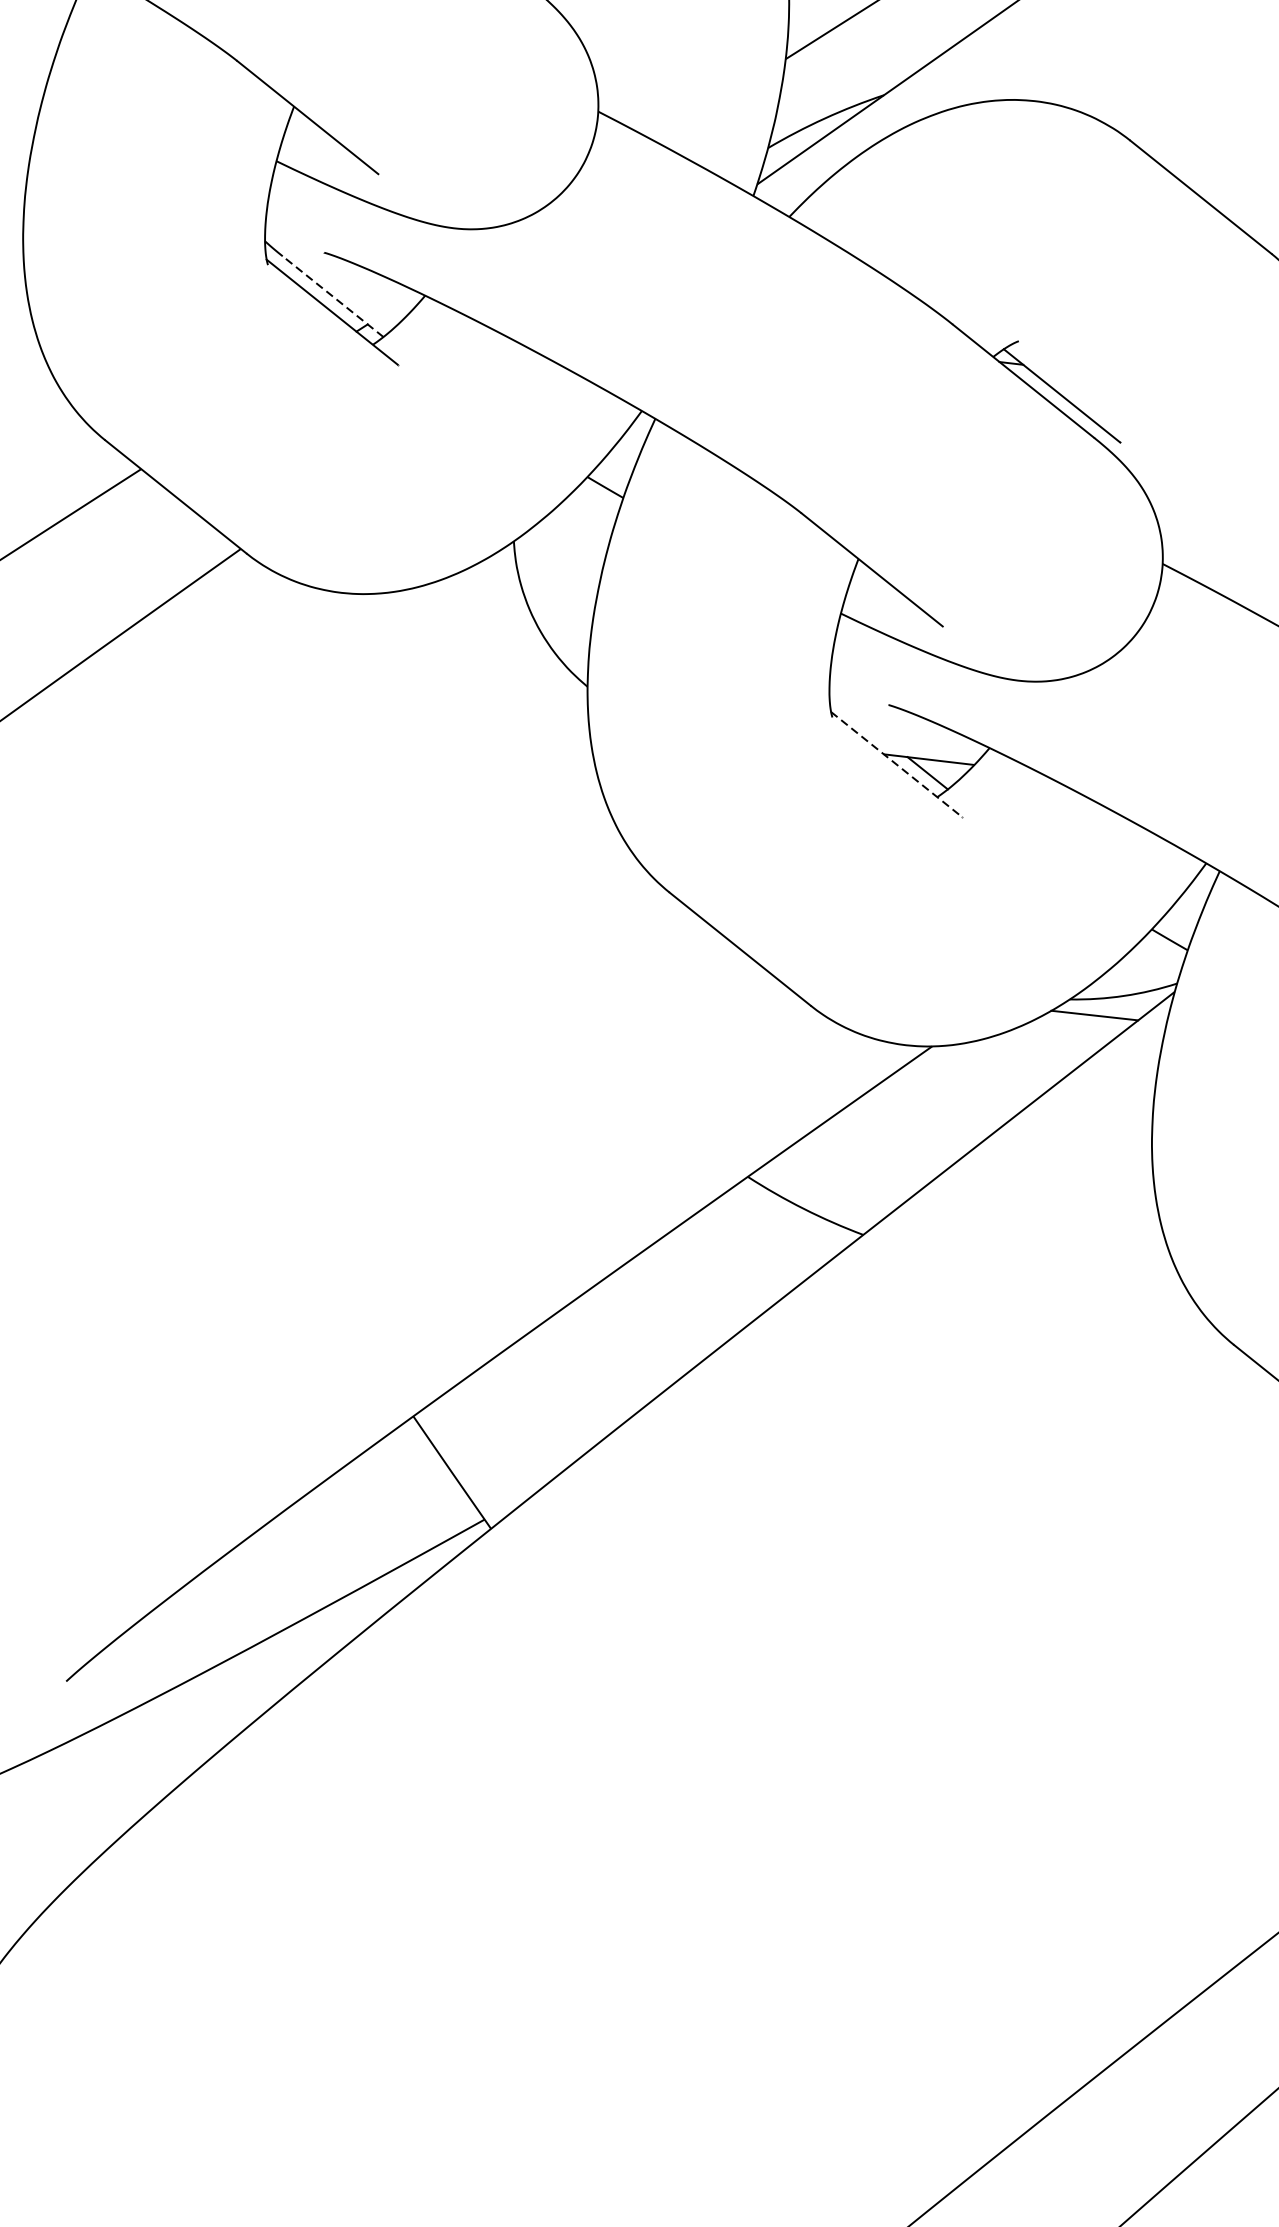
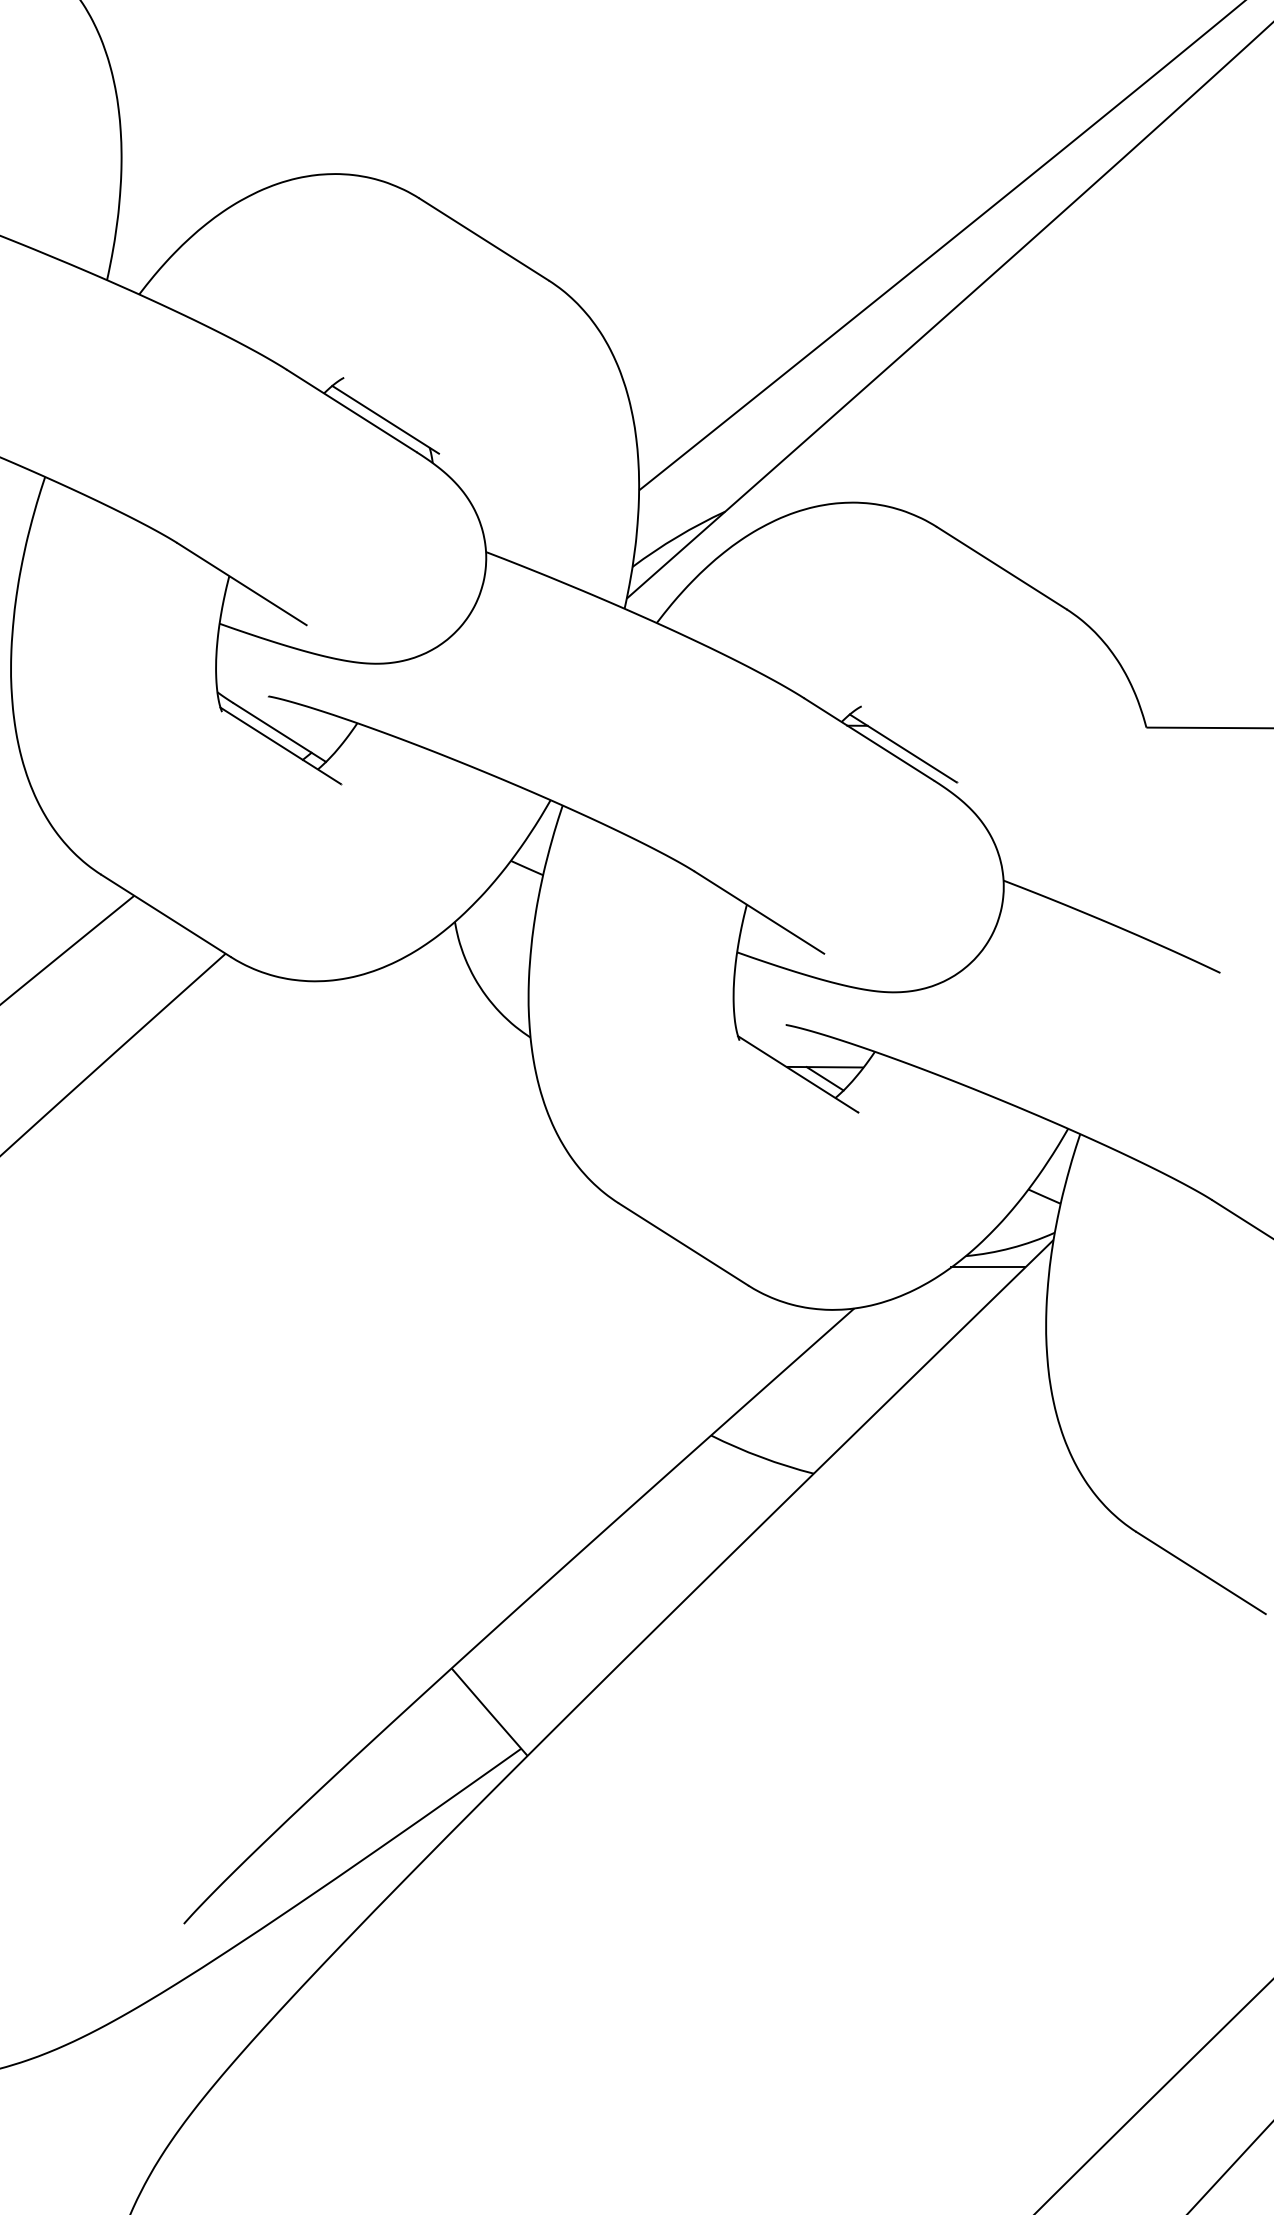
line: (332, 296) -> (279, 732), dashed -> solid
line: (897, 764) -> (798, 1074), dashed -> solid

